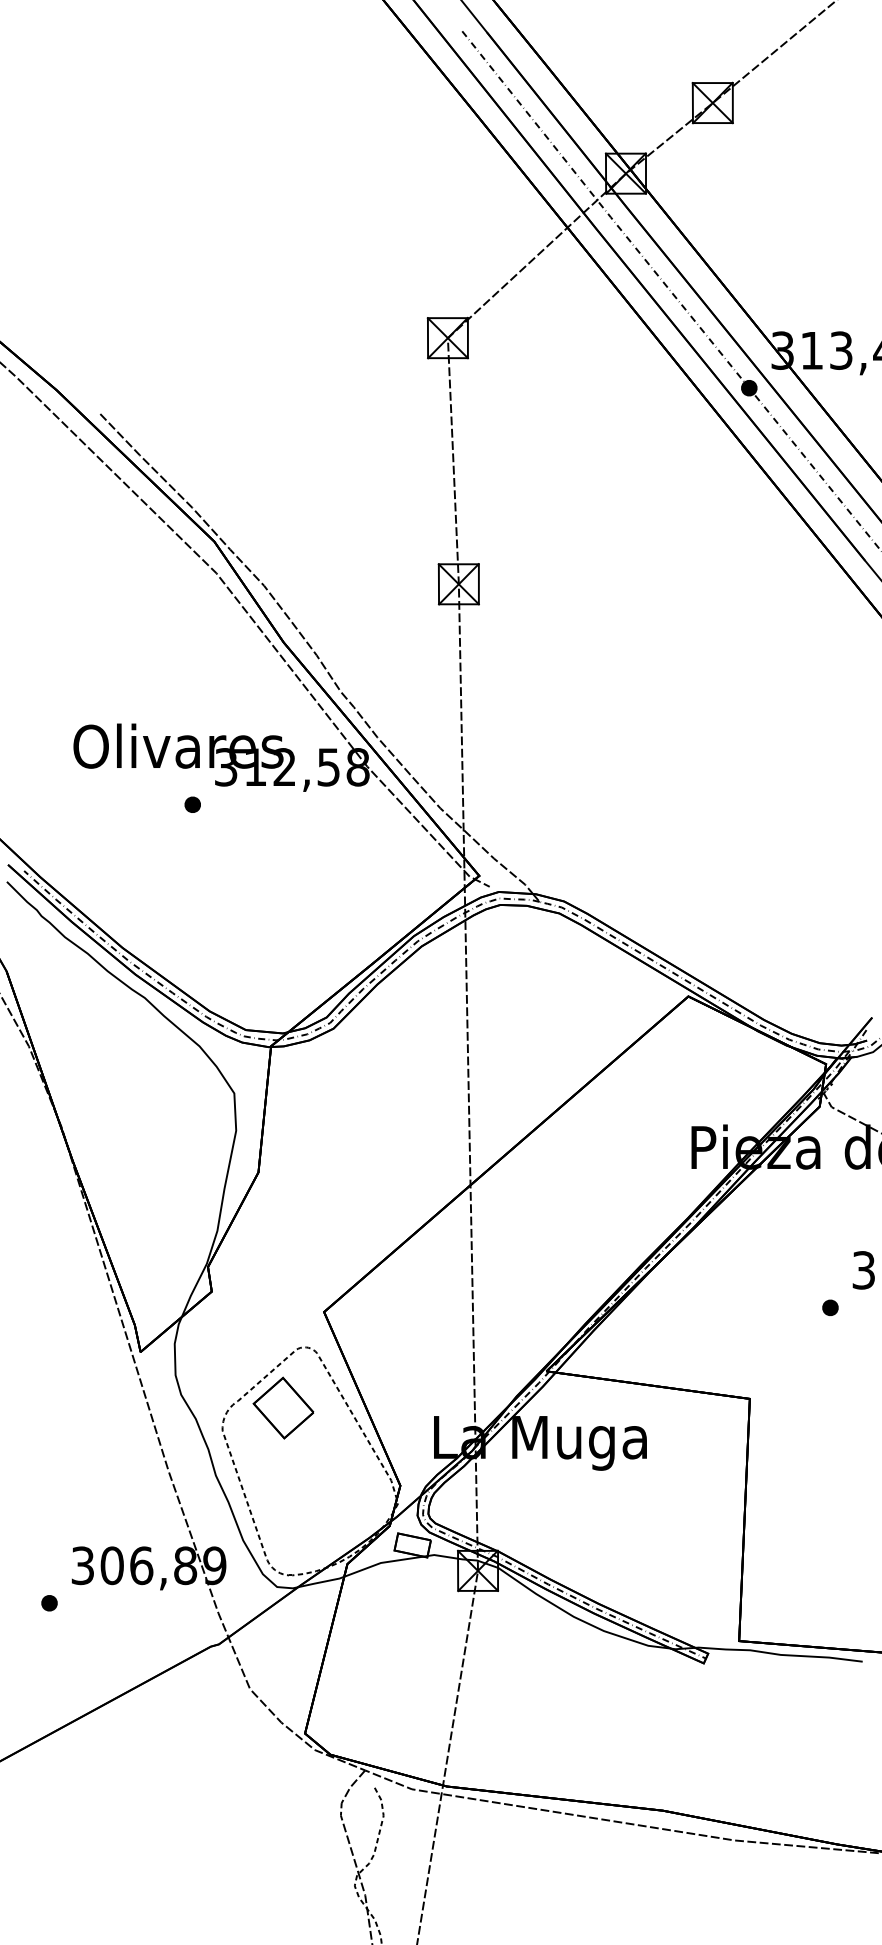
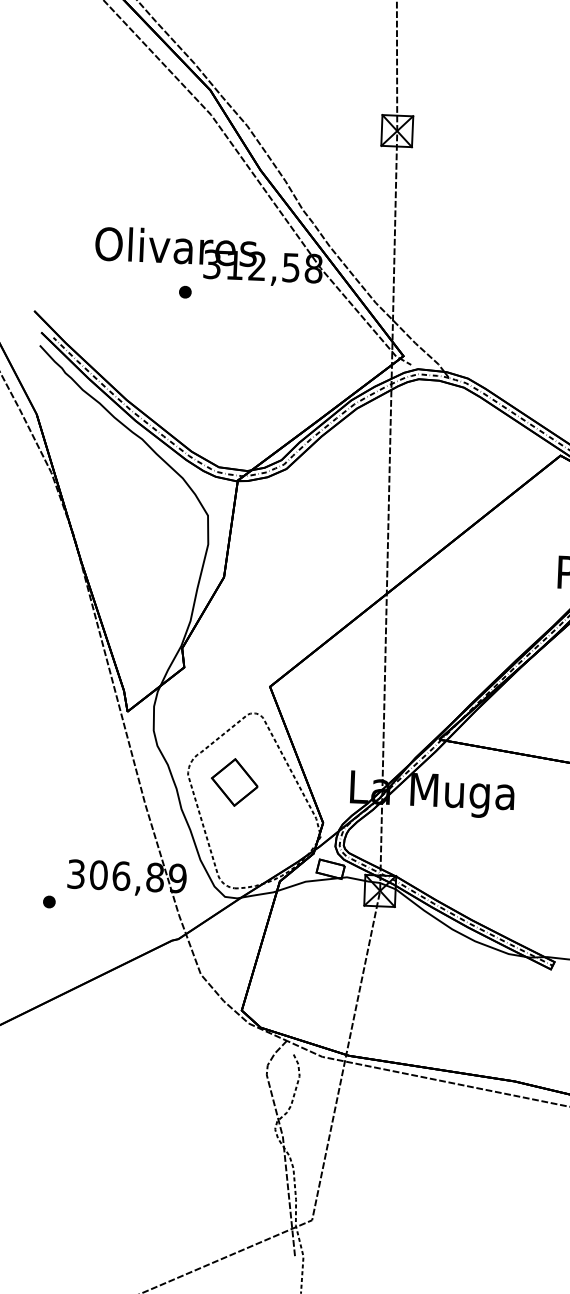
part: (283, 1407) -> (234, 782), moved

